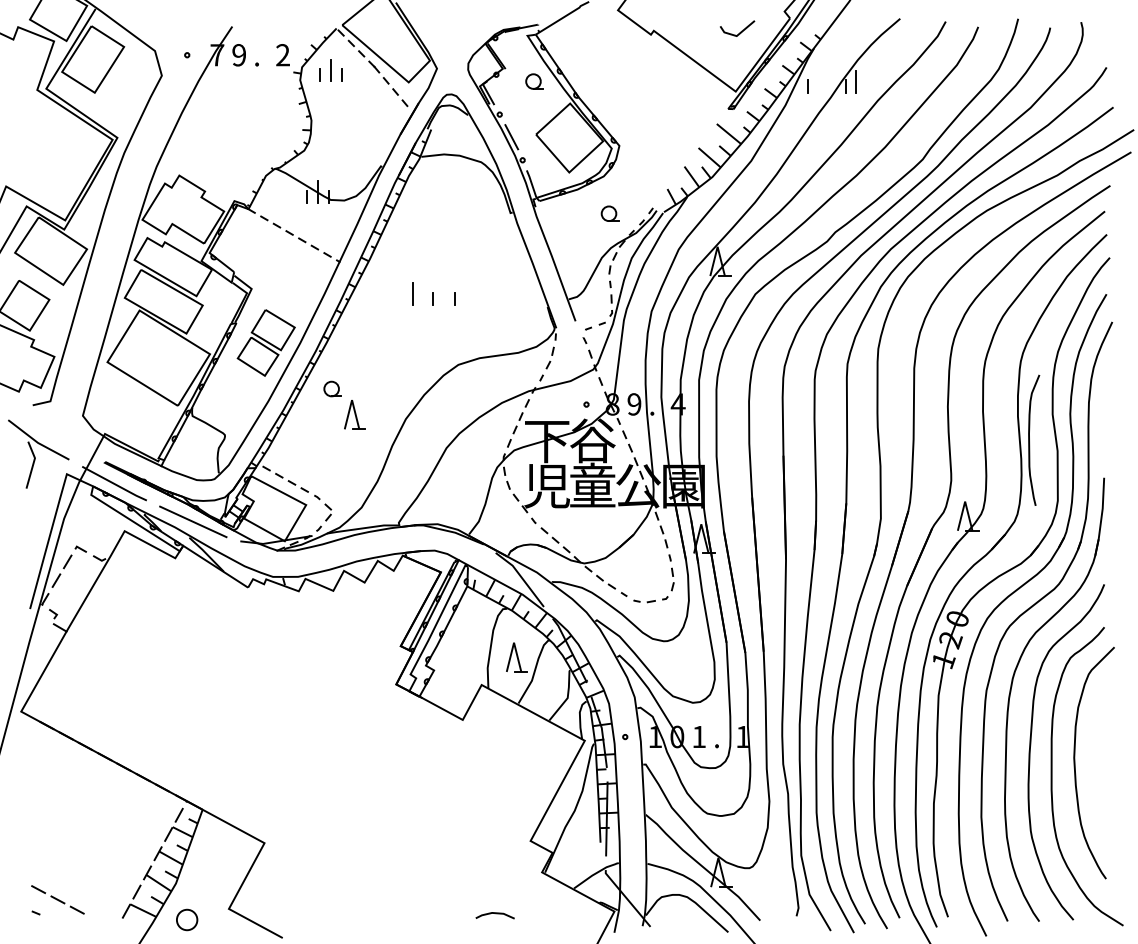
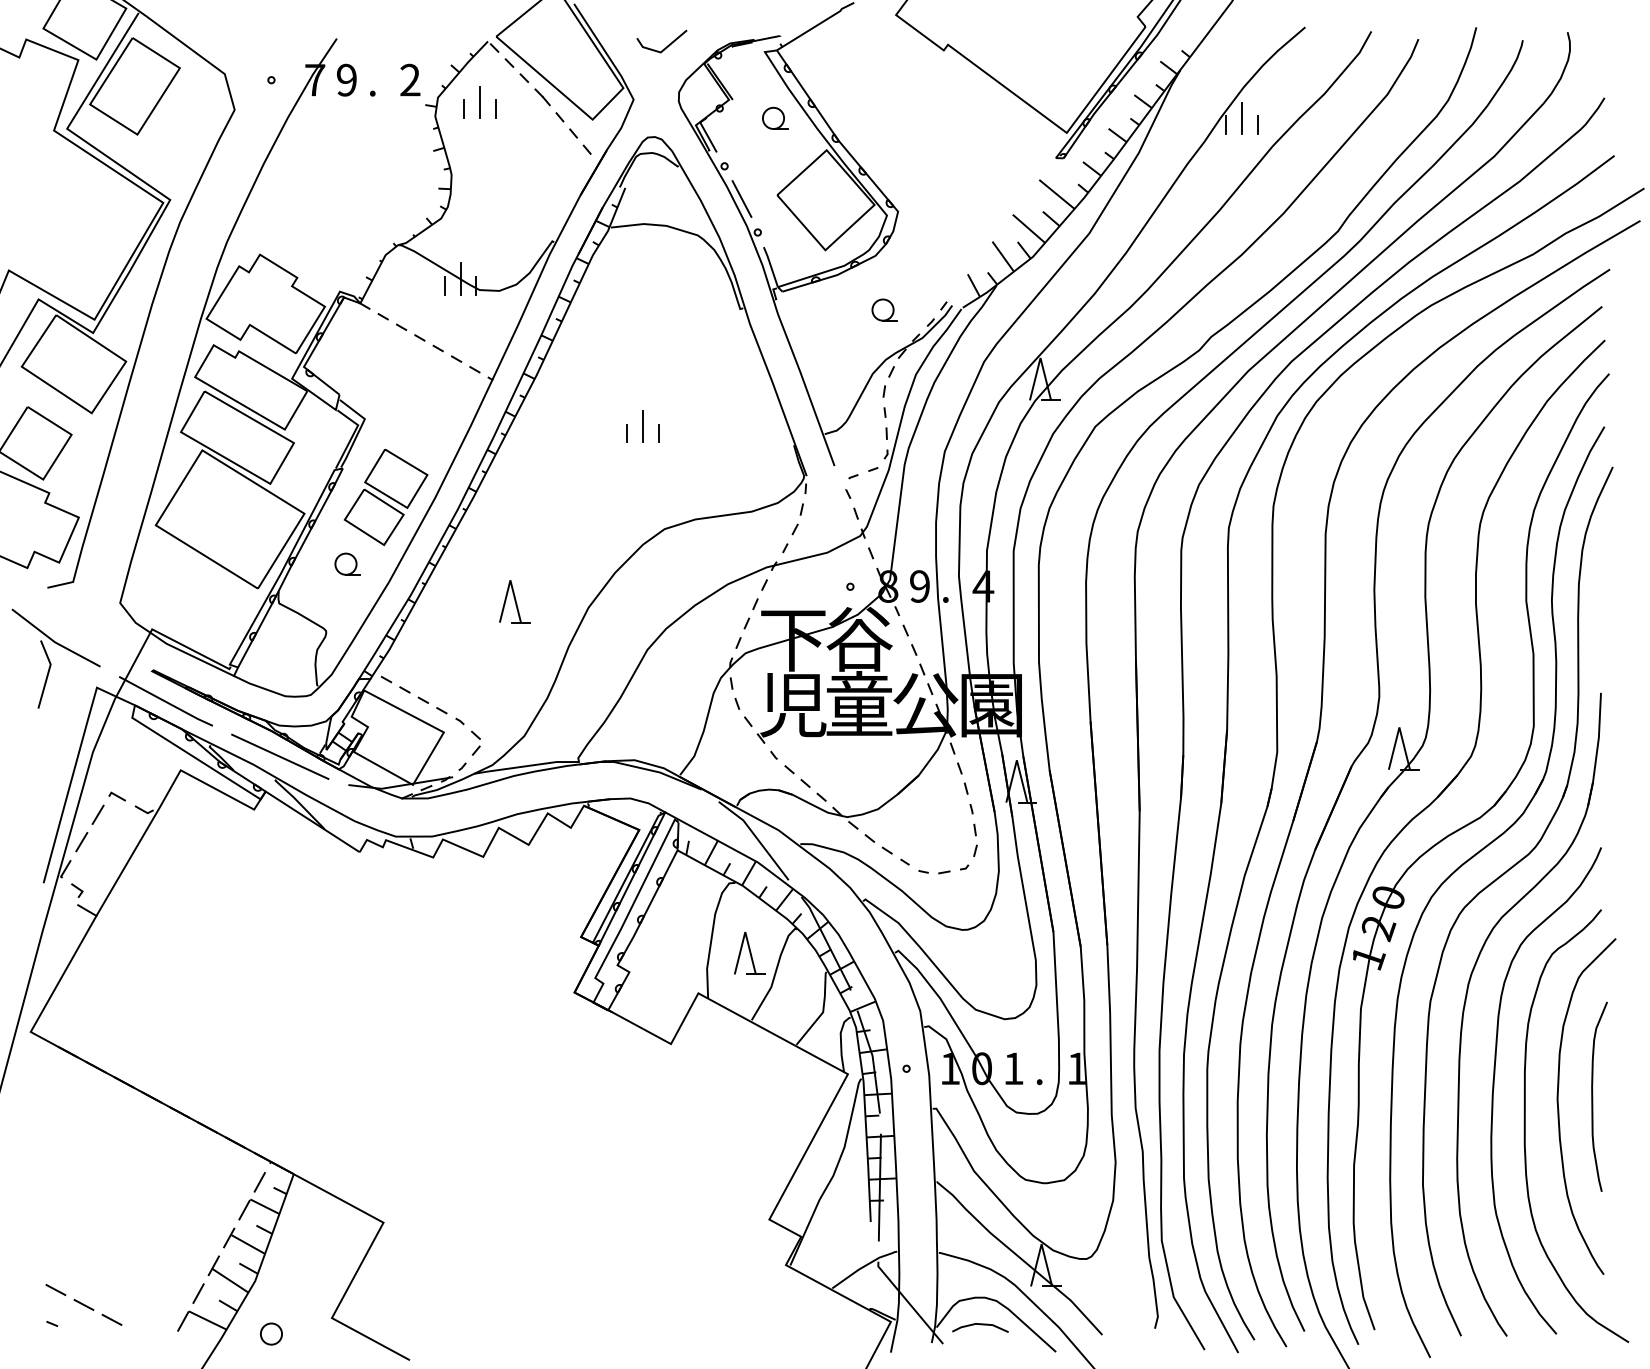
line: (740, 31) -> (666, 45), moved
line: (807, 86) -> (1256, 125), moved
line: (412, 293) -> (643, 425), moved
part: (332, 388) -> (347, 563), moved
curve: (1029, 439) -> (1592, 1095), moved
line: (495, 914) -> (980, 1326), moved
circle: (187, 919) -> (271, 1333), size x0.71

